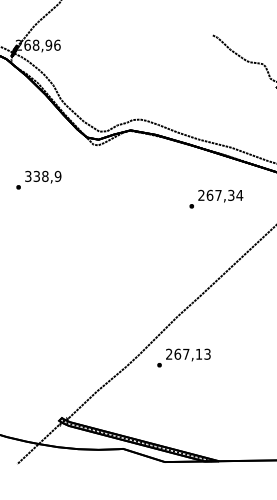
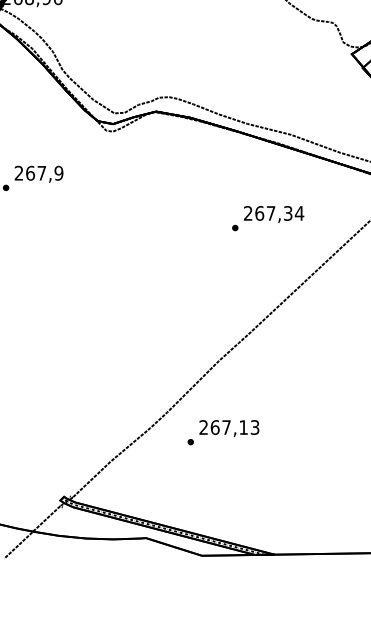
text: (36, 175) -> (30, 172), 338,9 -> 267,9
text: (216, 198) -> (268, 217), moved
text: (183, 357) -> (222, 431), moved

